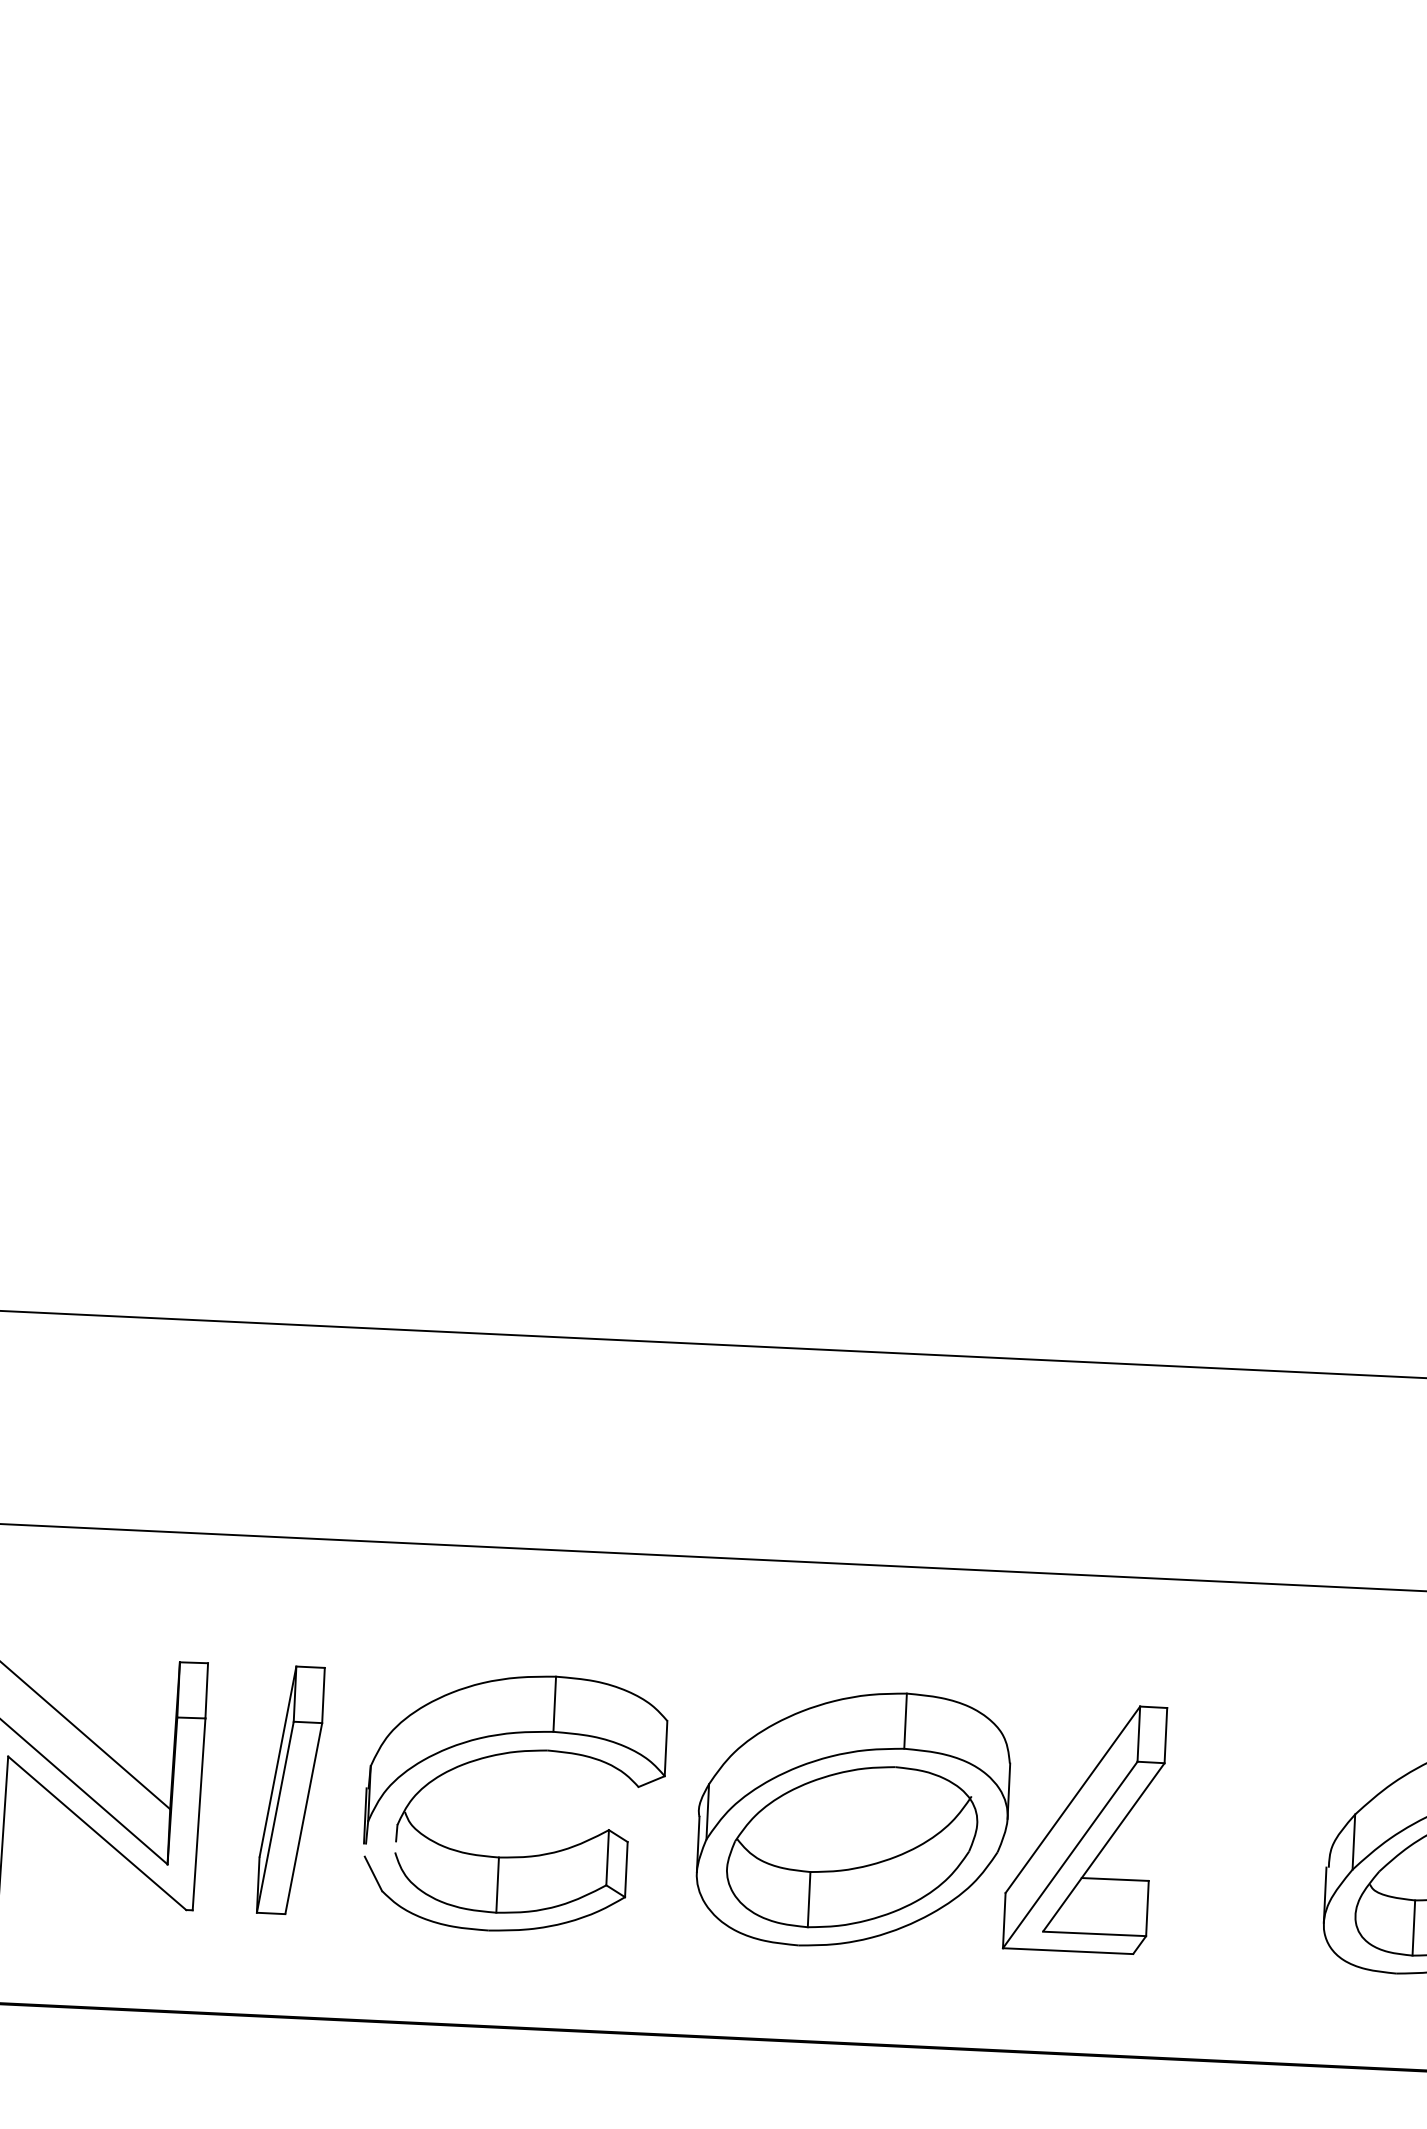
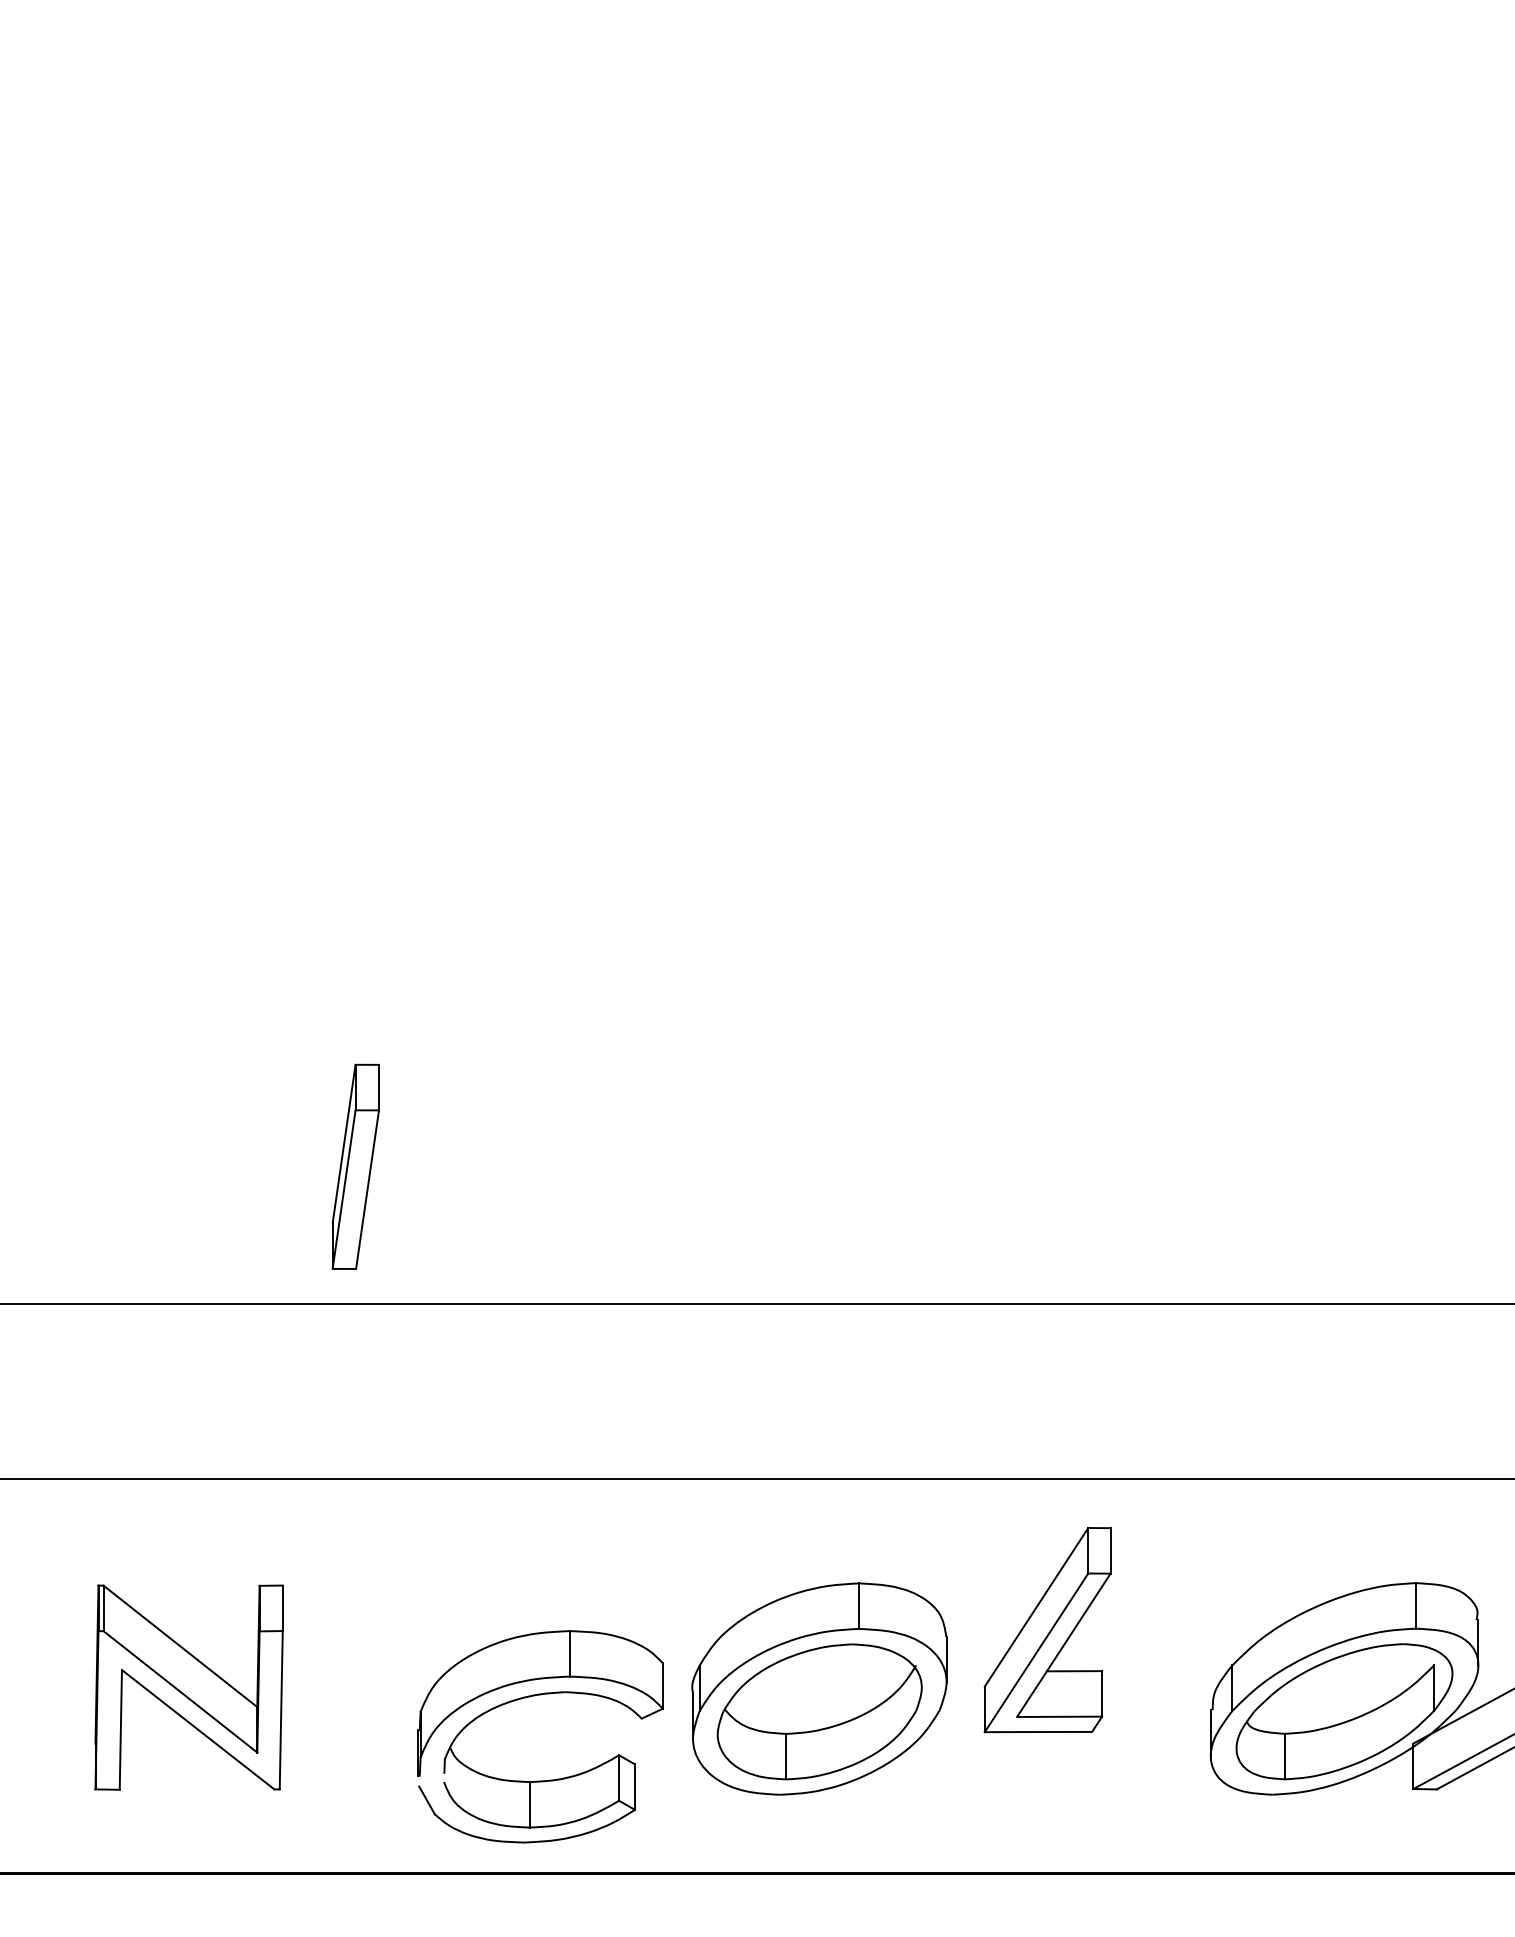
part: (504, 1754) -> (530, 1697), moved
part: (290, 1789) -> (355, 1166), moved
part: (1084, 1828) -> (1047, 1630), moved

